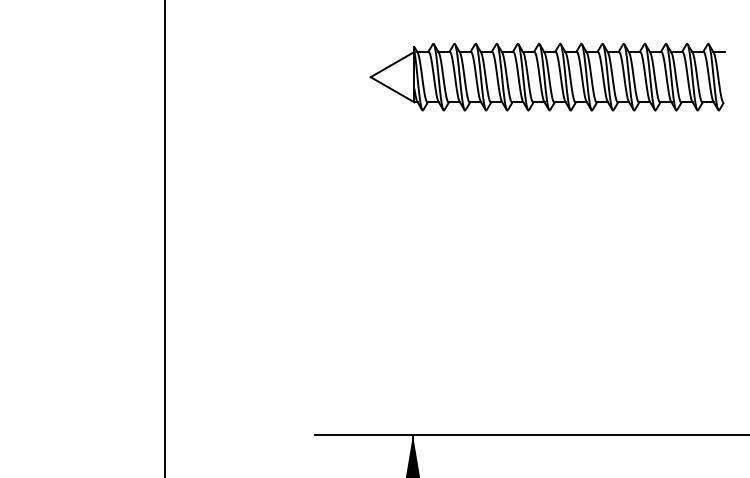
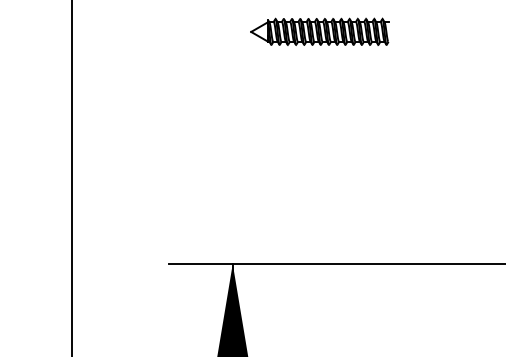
part: (546, 76) -> (319, 31), size x0.6

